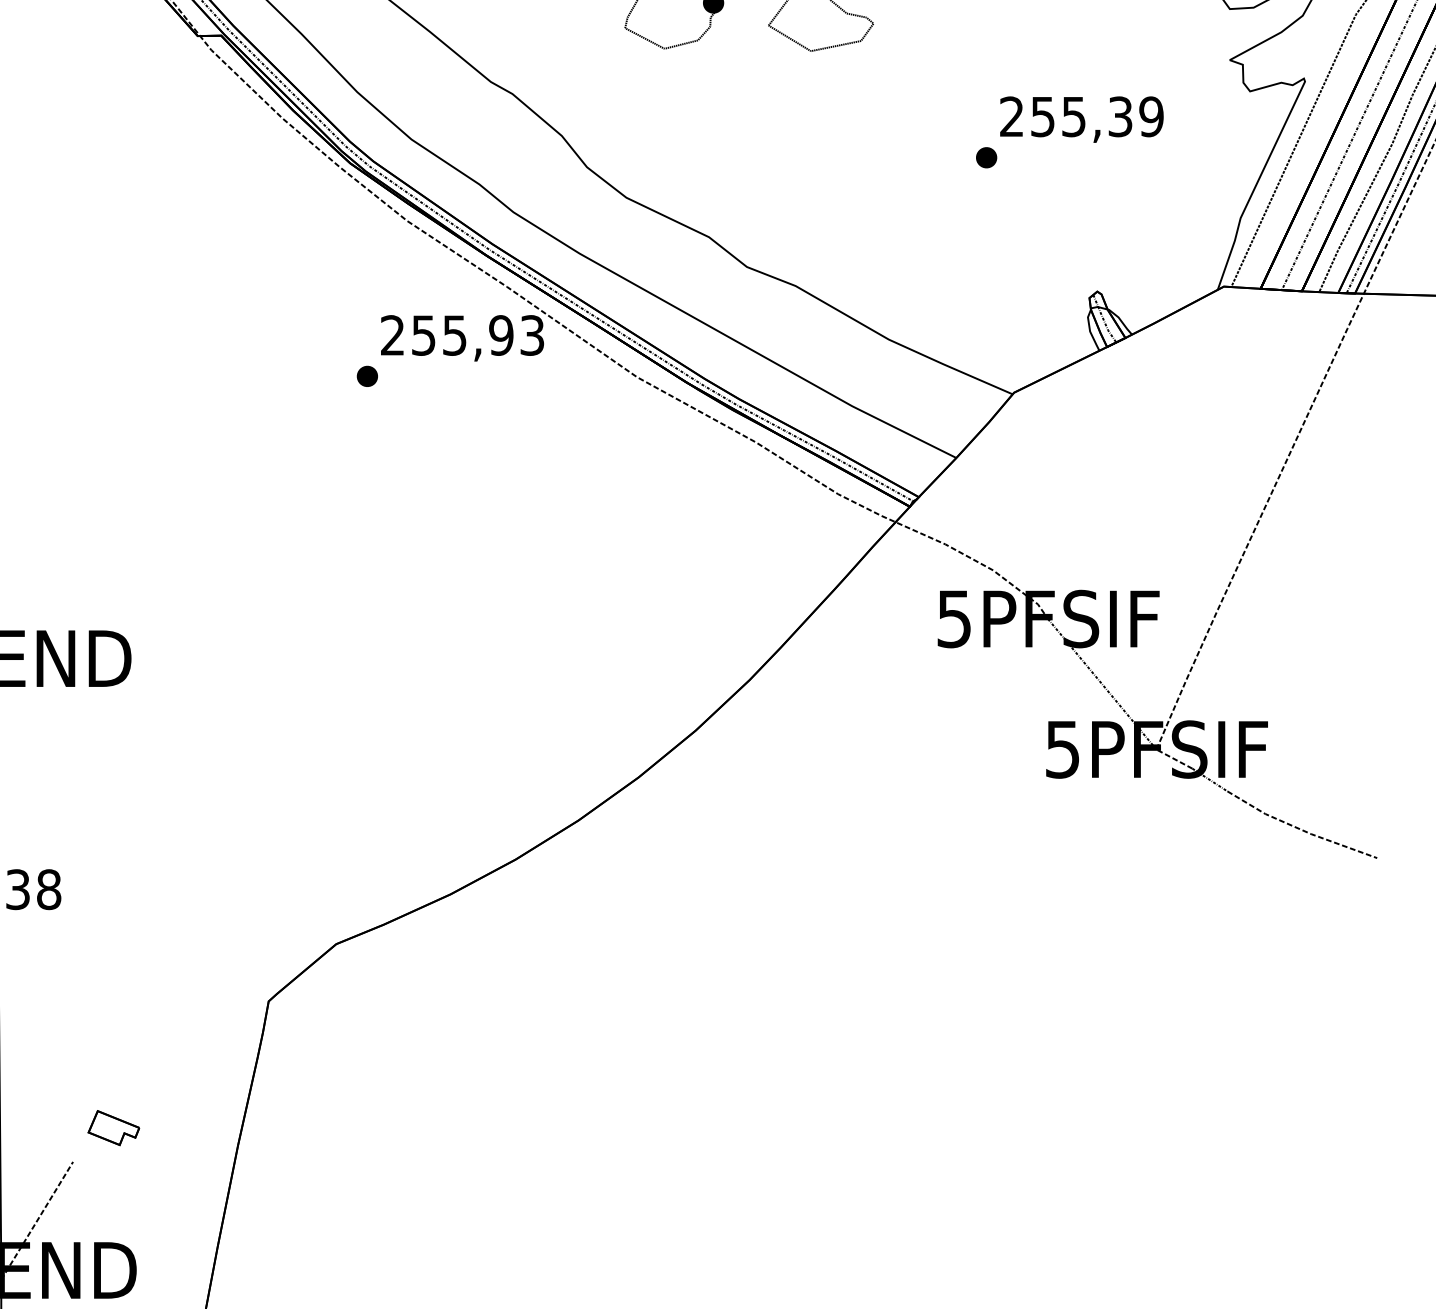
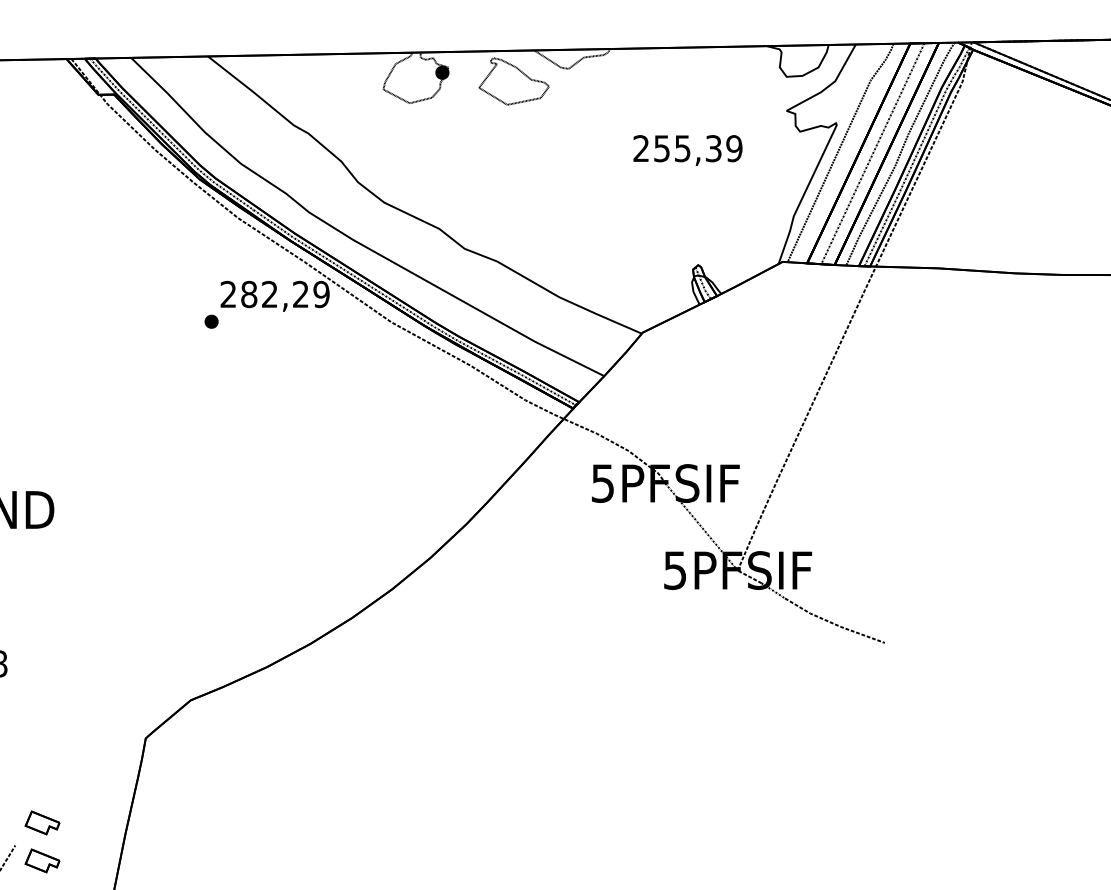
part: (986, 157) -> (624, 175), removed
text: (478, 335) -> (285, 294), 255,93 -> 282,29
part: (113, 1184) -> (42, 860), added

